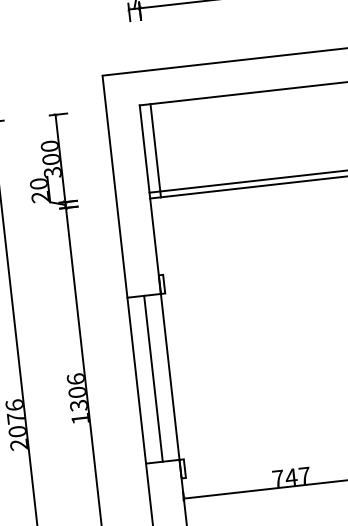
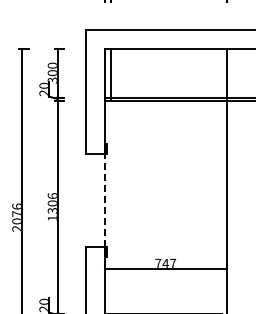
line: (169, 376) -> (104, 200), solid -> dashed
line: (153, 378) -> (95, 200), removed
line: (137, 380) -> (86, 200), removed

